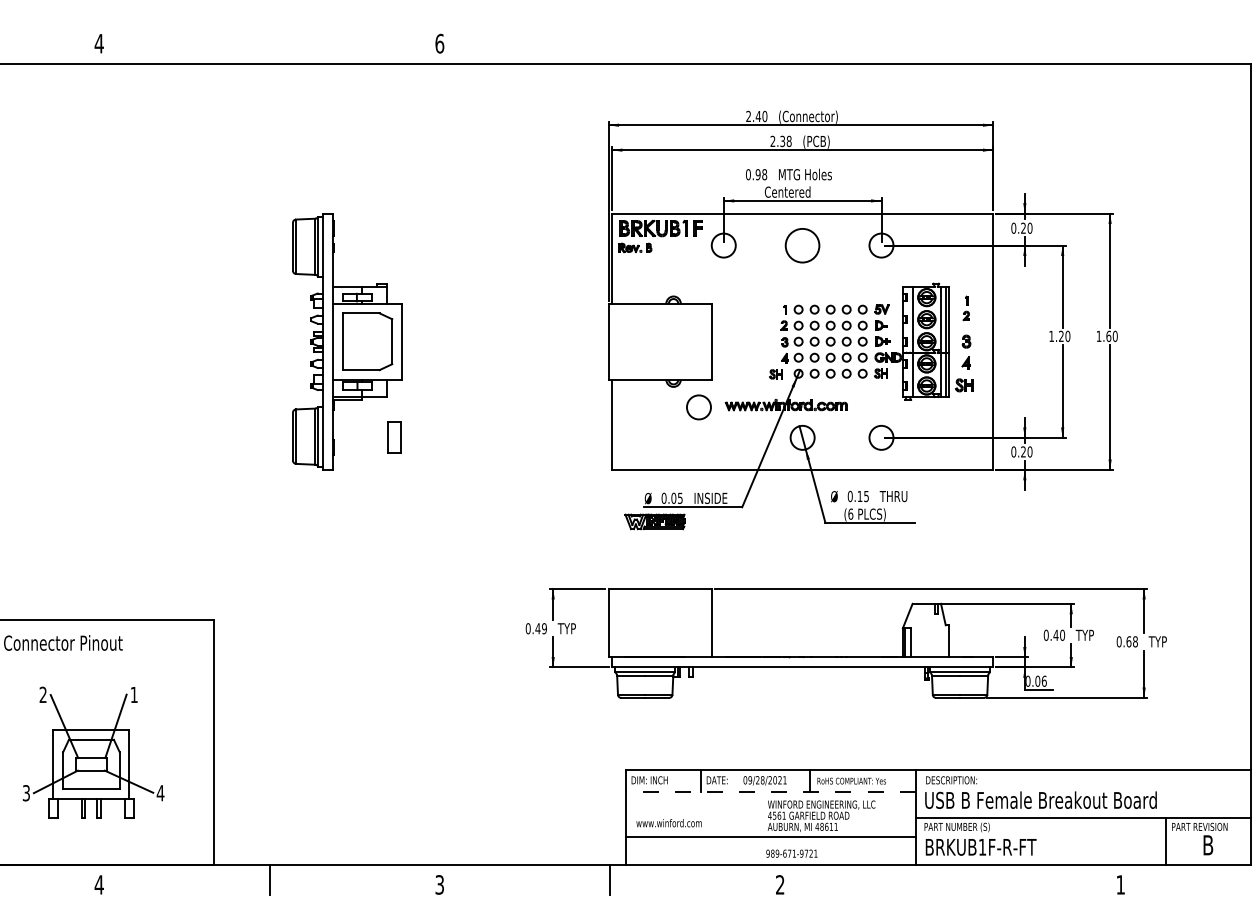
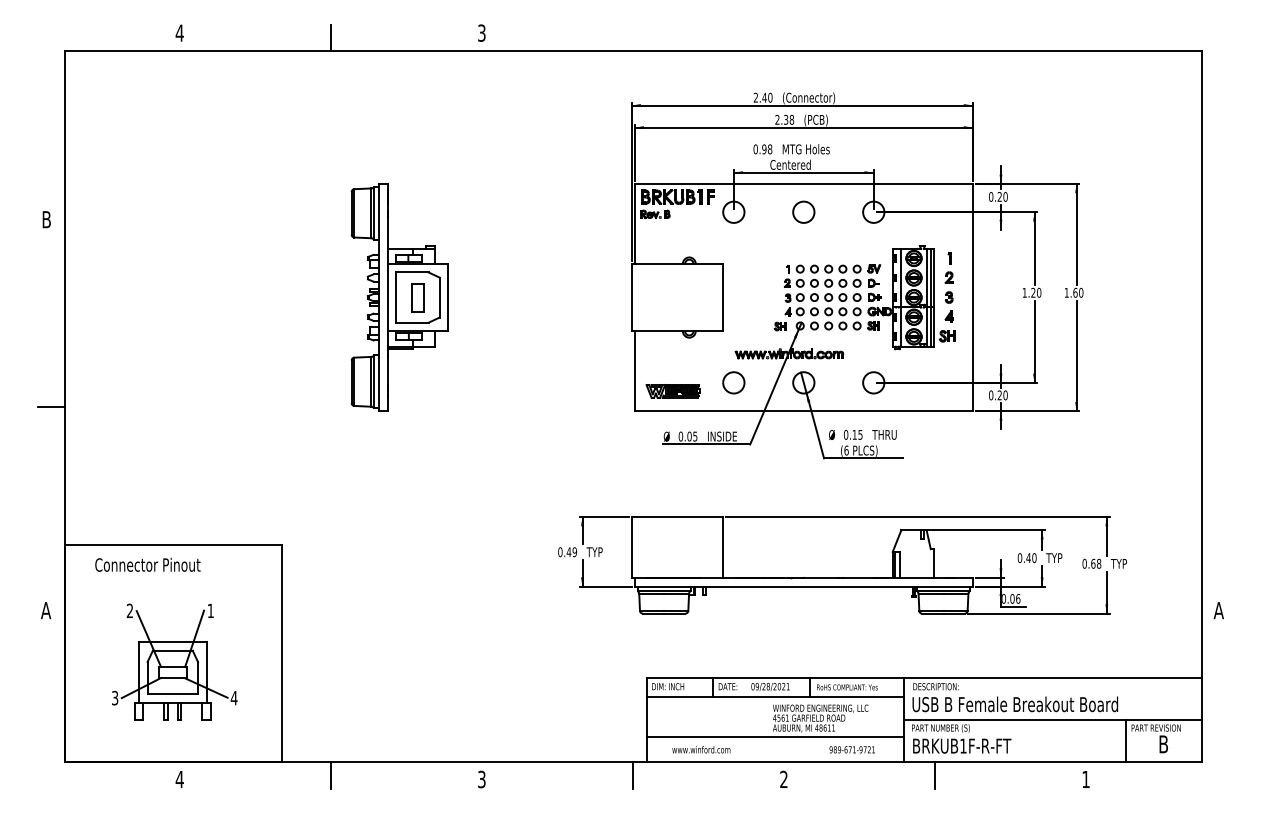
text: (439, 42) -> (481, 32), 6 -> 3
line: (270, 48) -> (331, 37), added
circle: (802, 244) -> (803, 211), size x0.71
part: (965, 307) -> (948, 267), size x1.43
circle: (698, 407) -> (733, 382), moved
part: (394, 437) -> (417, 297), moved
part: (654, 521) -> (672, 391), moved
line: (770, 792) -> (775, 697), dashed -> solid
text: (669, 822) -> (701, 749), moved
text: (791, 853) -> (851, 749), moved
line: (951, 879) -> (935, 774), added

